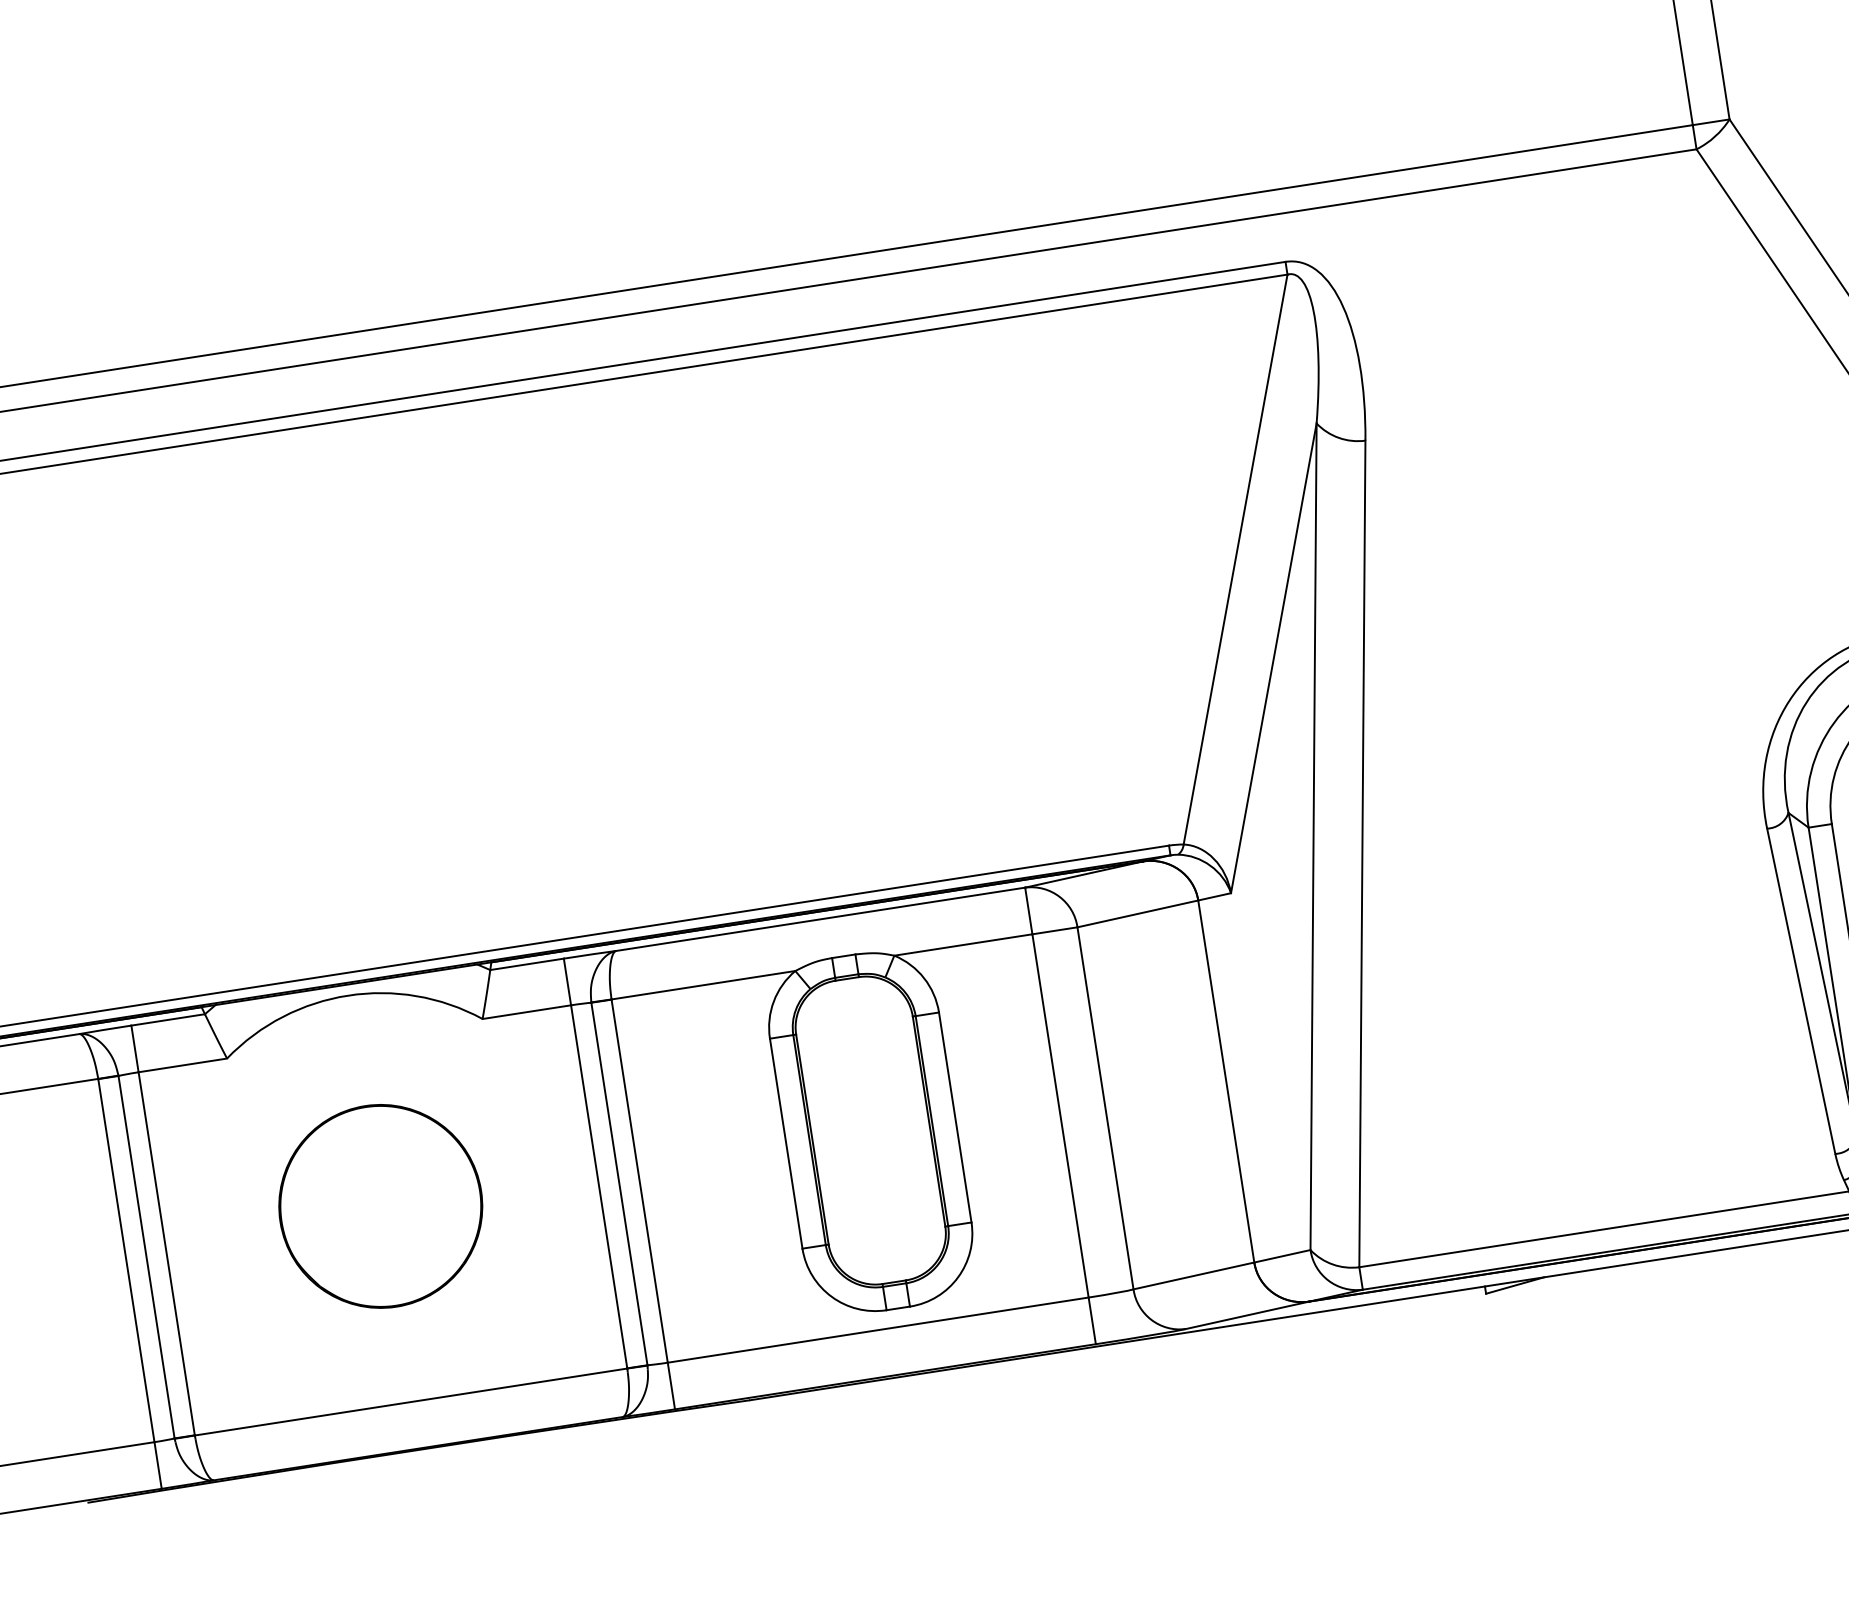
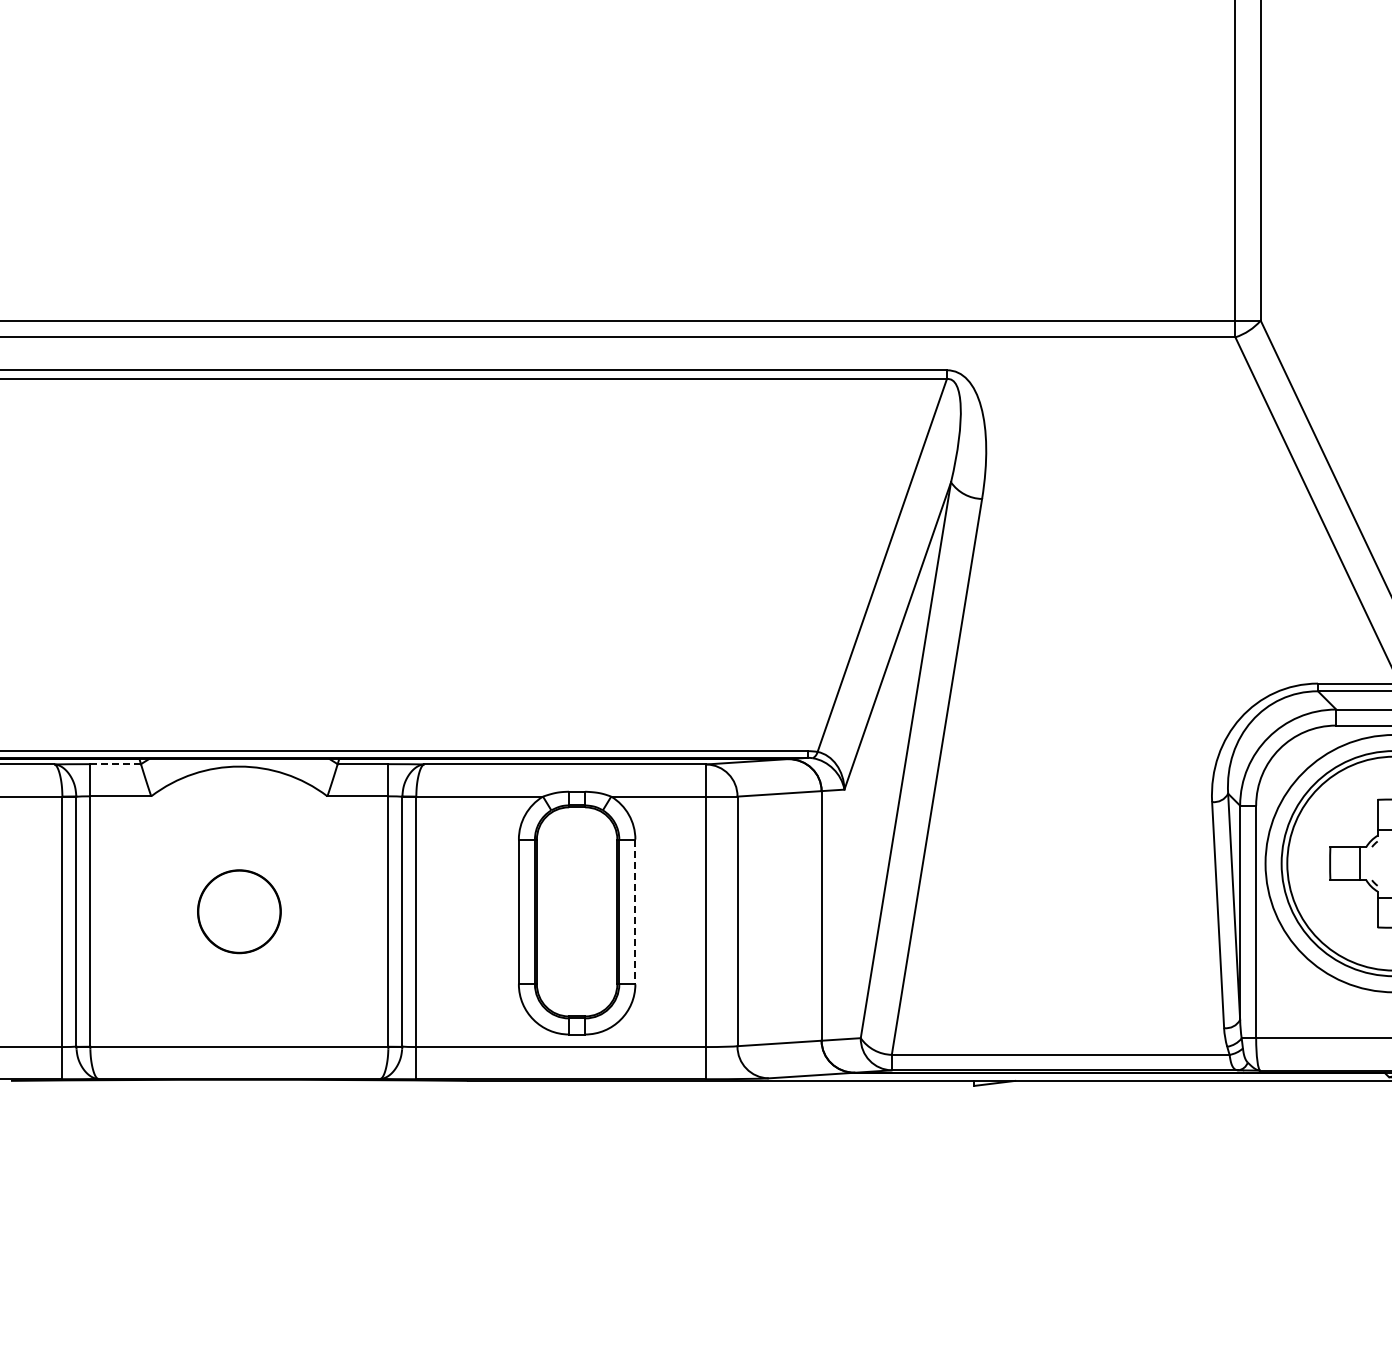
line: (169, 1020) -> (116, 764), solid -> dashed
line: (955, 1118) -> (635, 912), solid -> dashed
circle: (380, 1205) -> (239, 911), size x0.6

